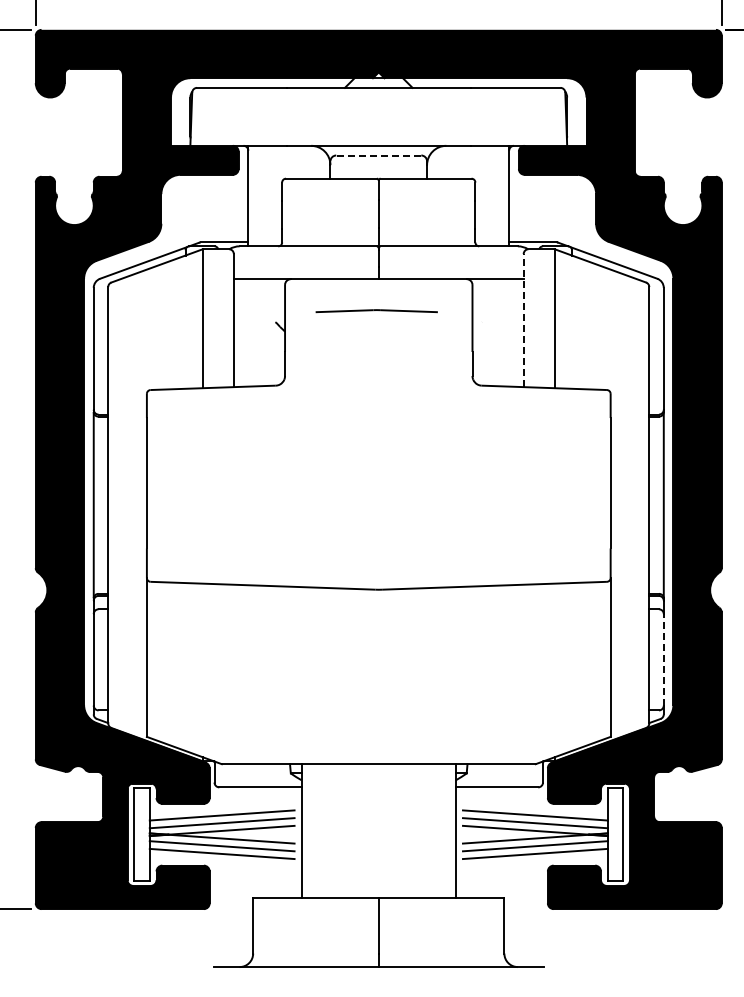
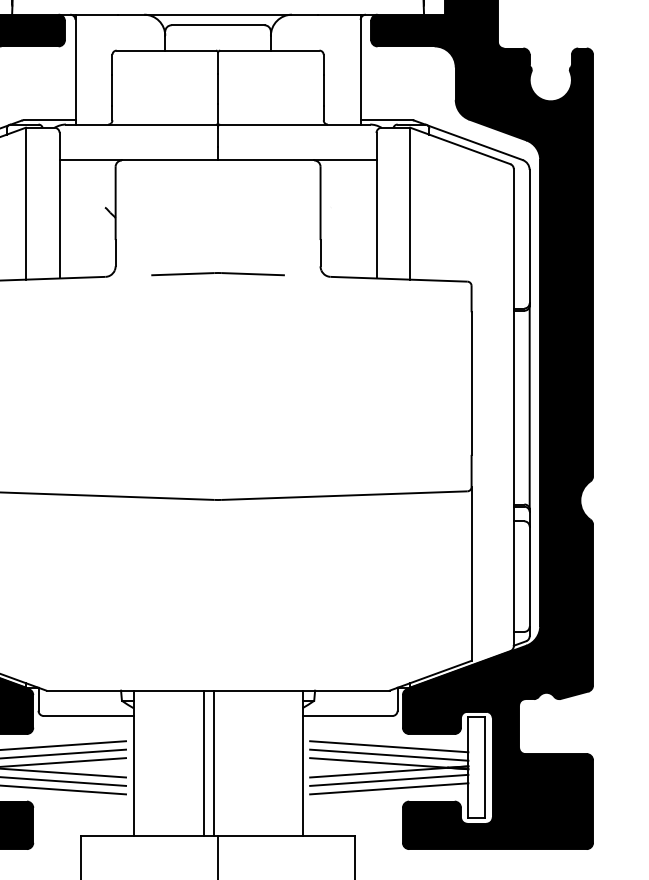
line: (378, 155) -> (217, 25), dashed -> solid
part: (376, 311) -> (217, 274), moved
line: (523, 320) -> (376, 205), dashed -> solid
line: (663, 659) -> (529, 576), dashed -> solid
line: (365, 830) -> (203, 763), added
line: (375, 830) -> (214, 763), added

